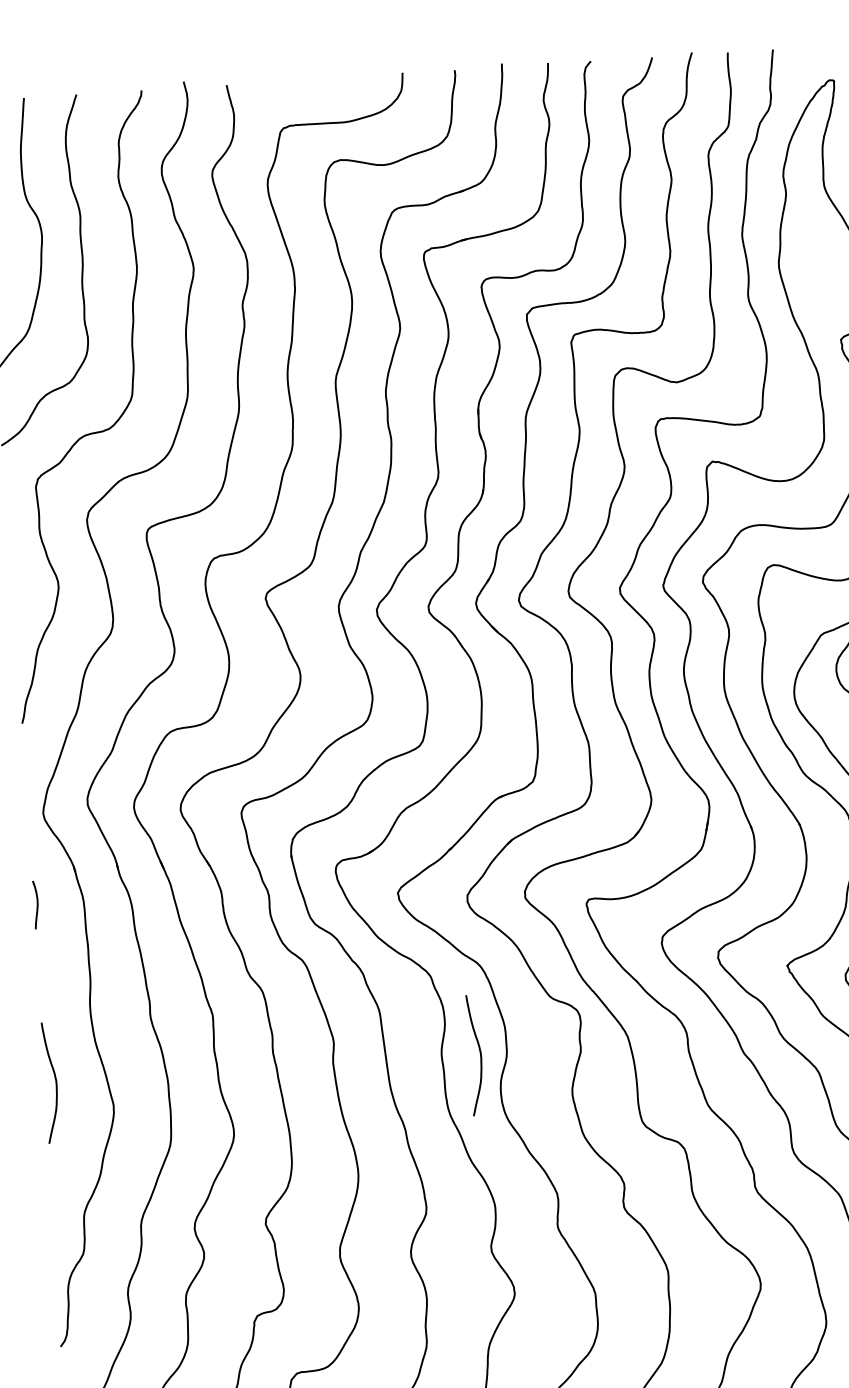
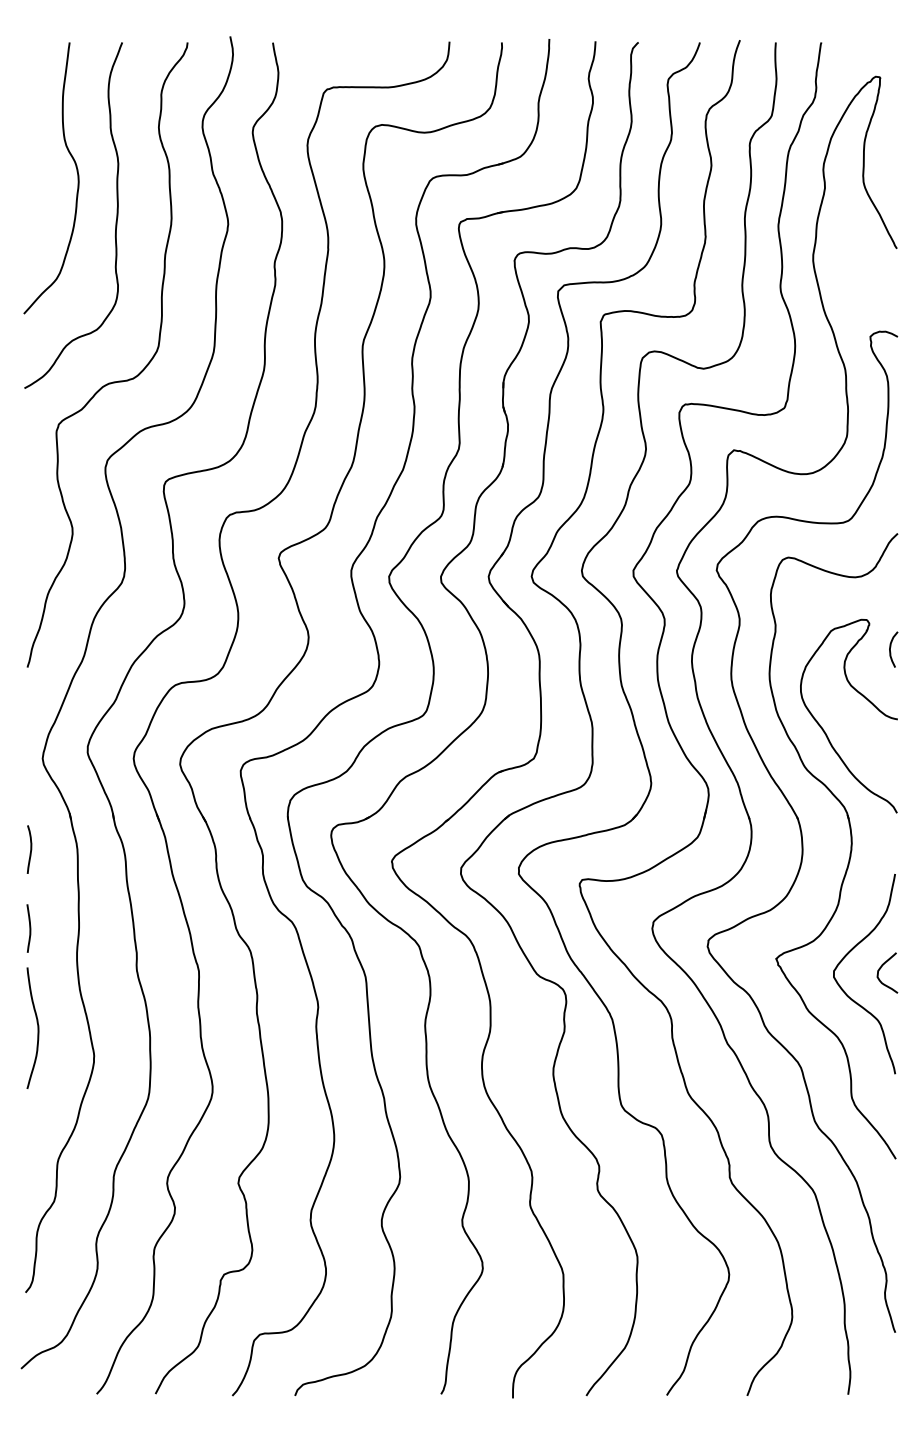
curve: (41, 983) -> (29, 928), added
curve: (479, 1054) -> (463, 1027), removed

